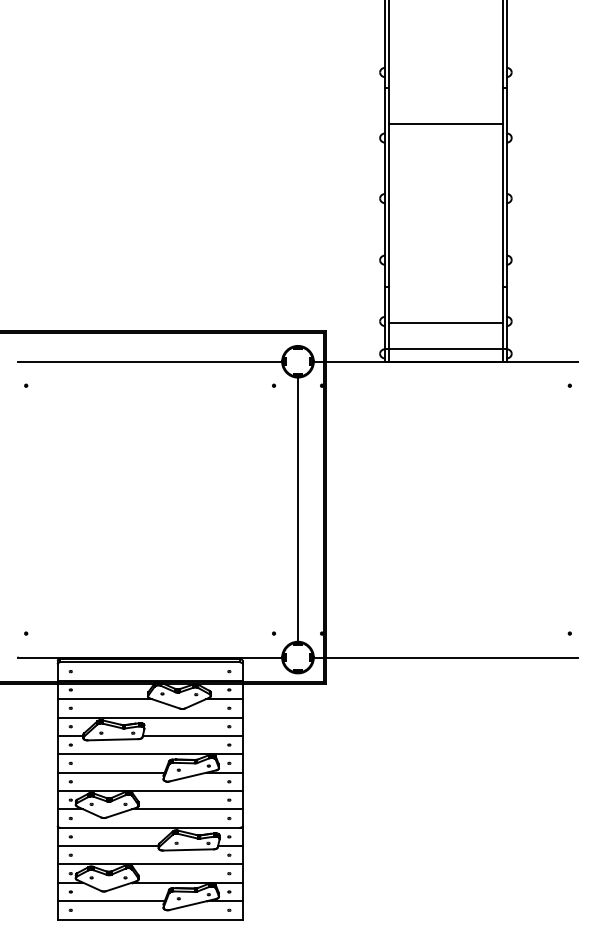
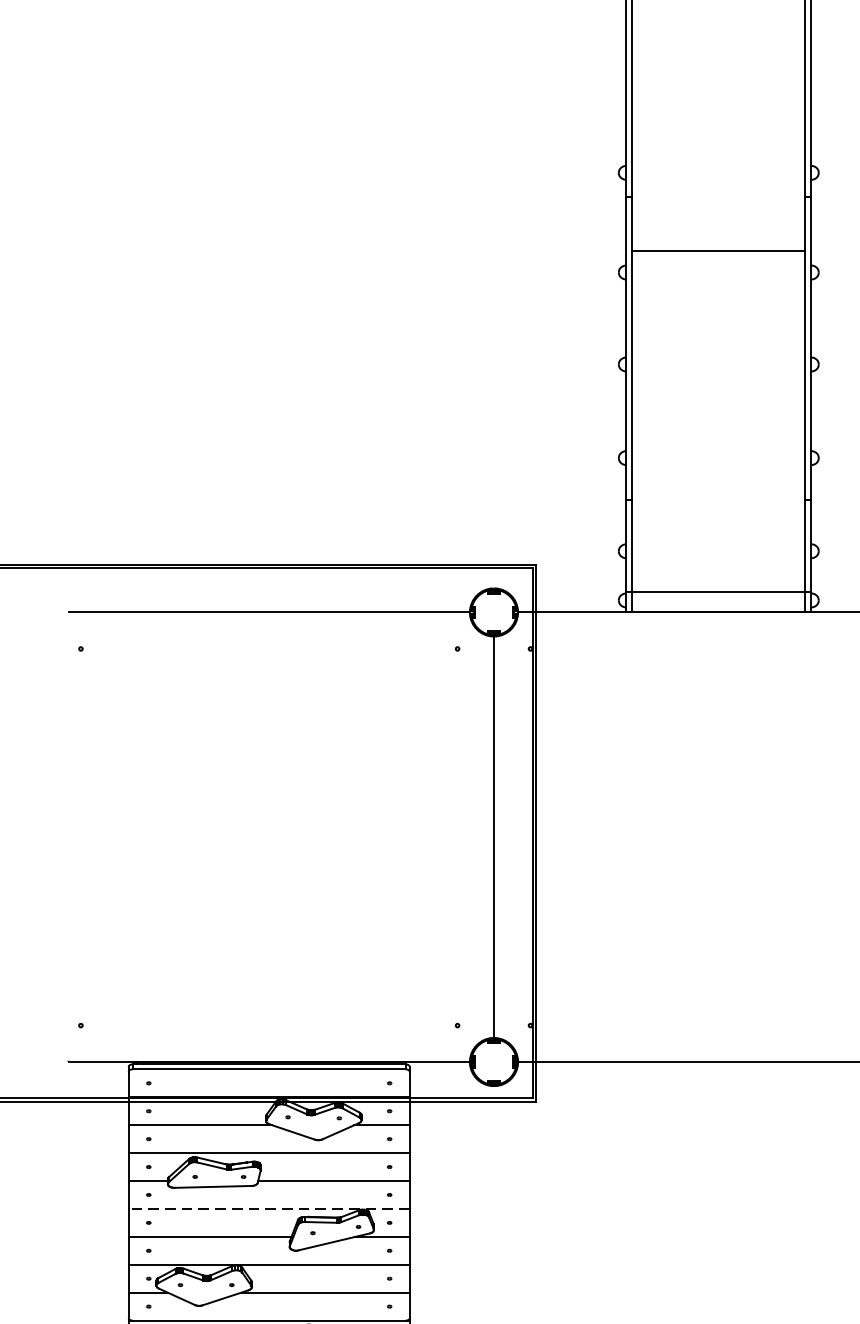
line: (445, 323) -> (718, 554), removed
line: (149, 754) -> (268, 1209), solid -> dashed

